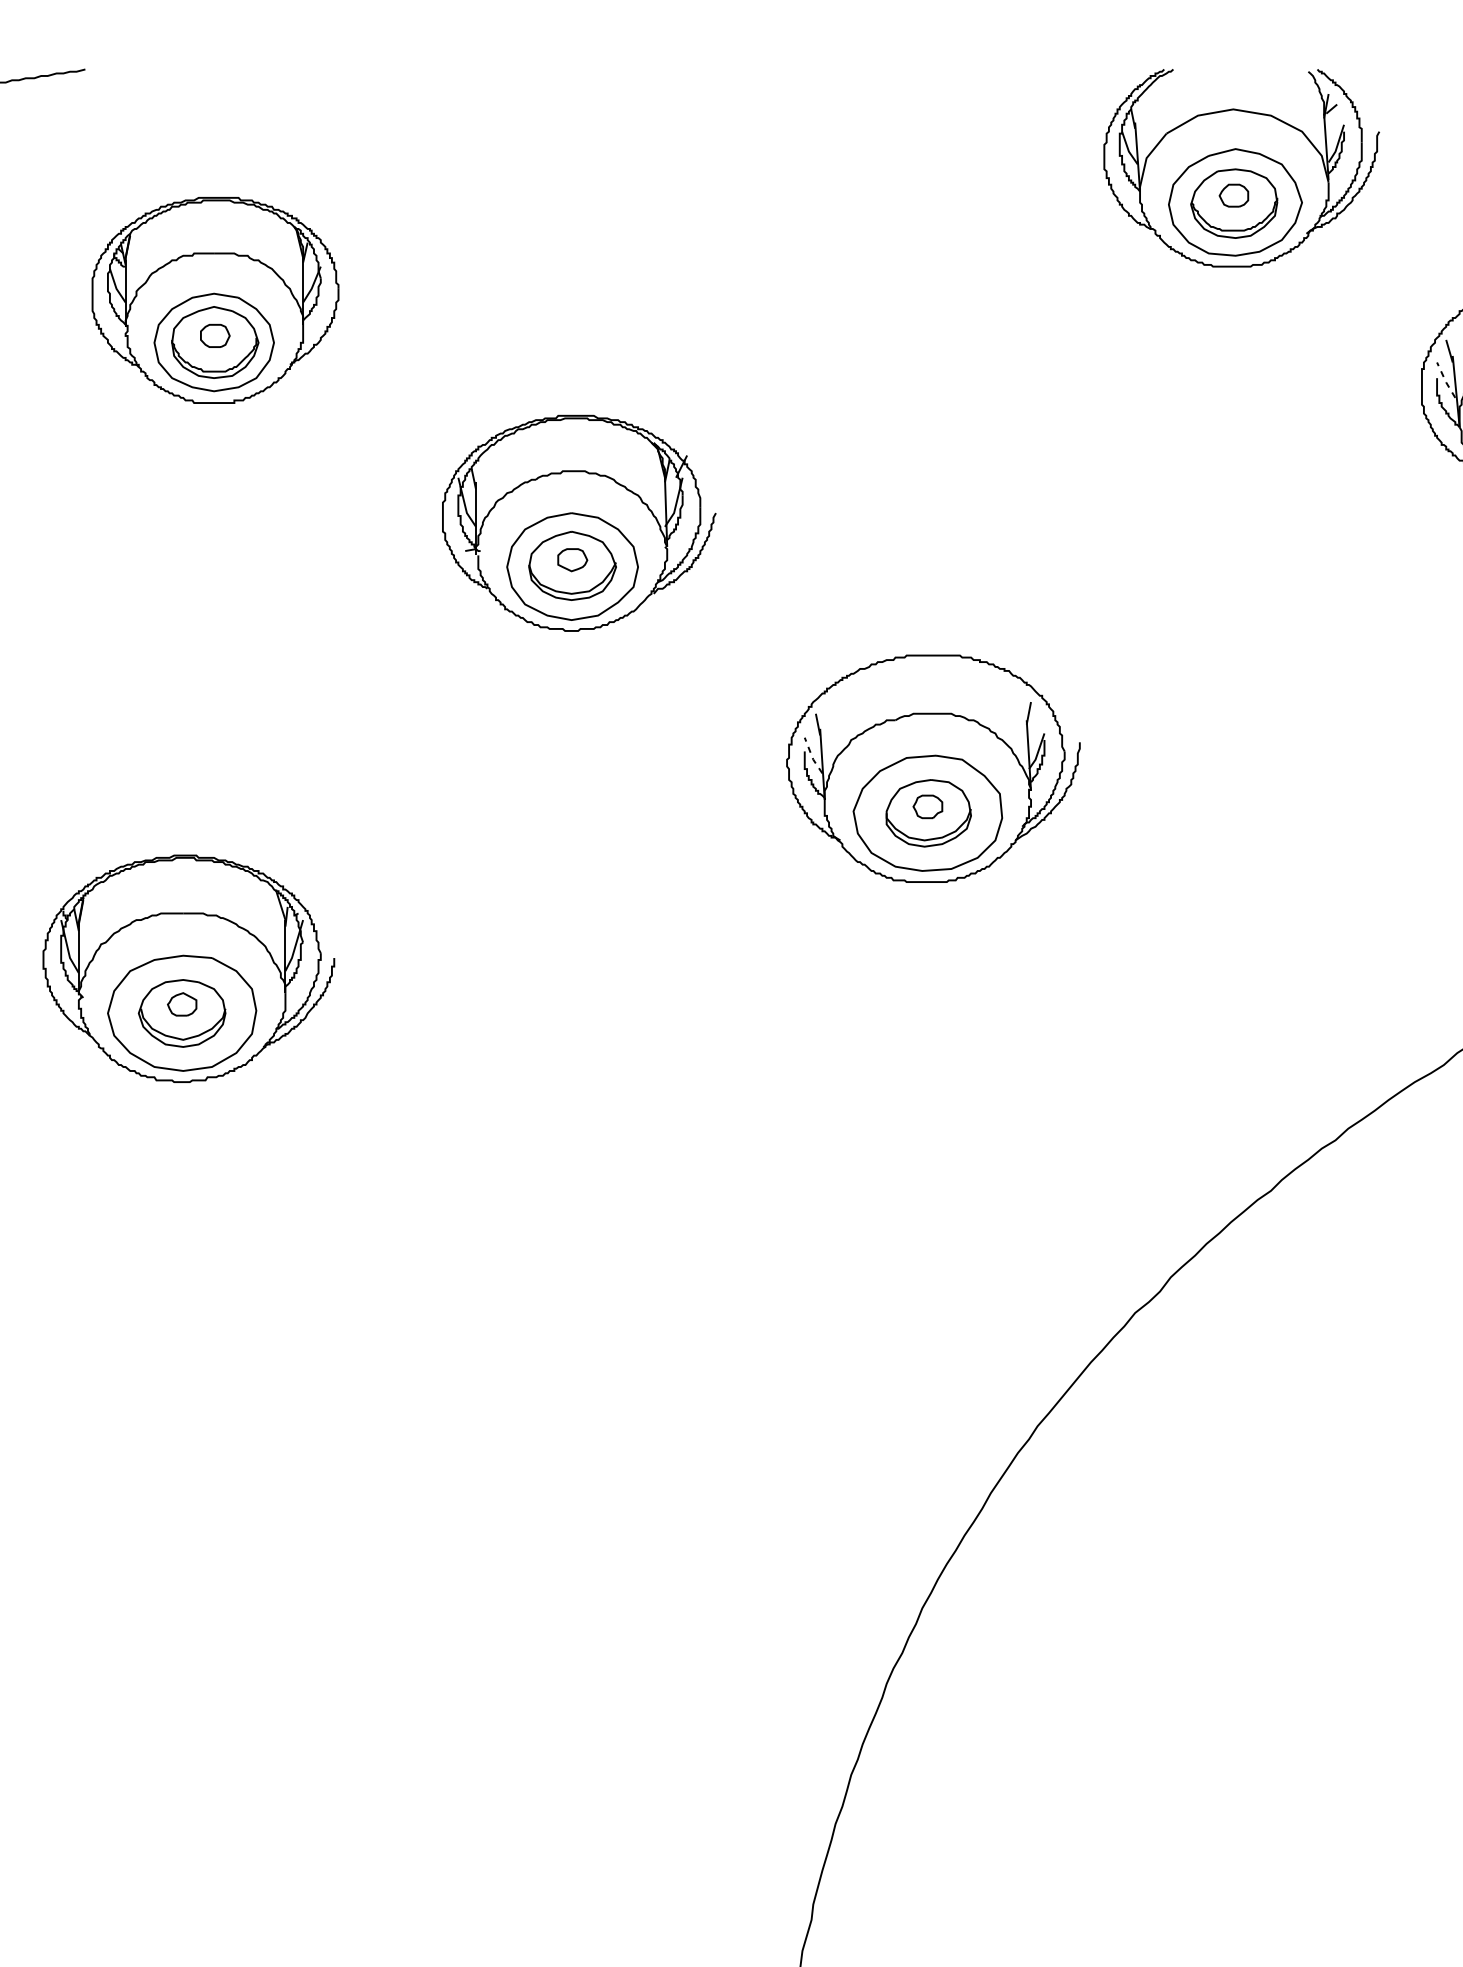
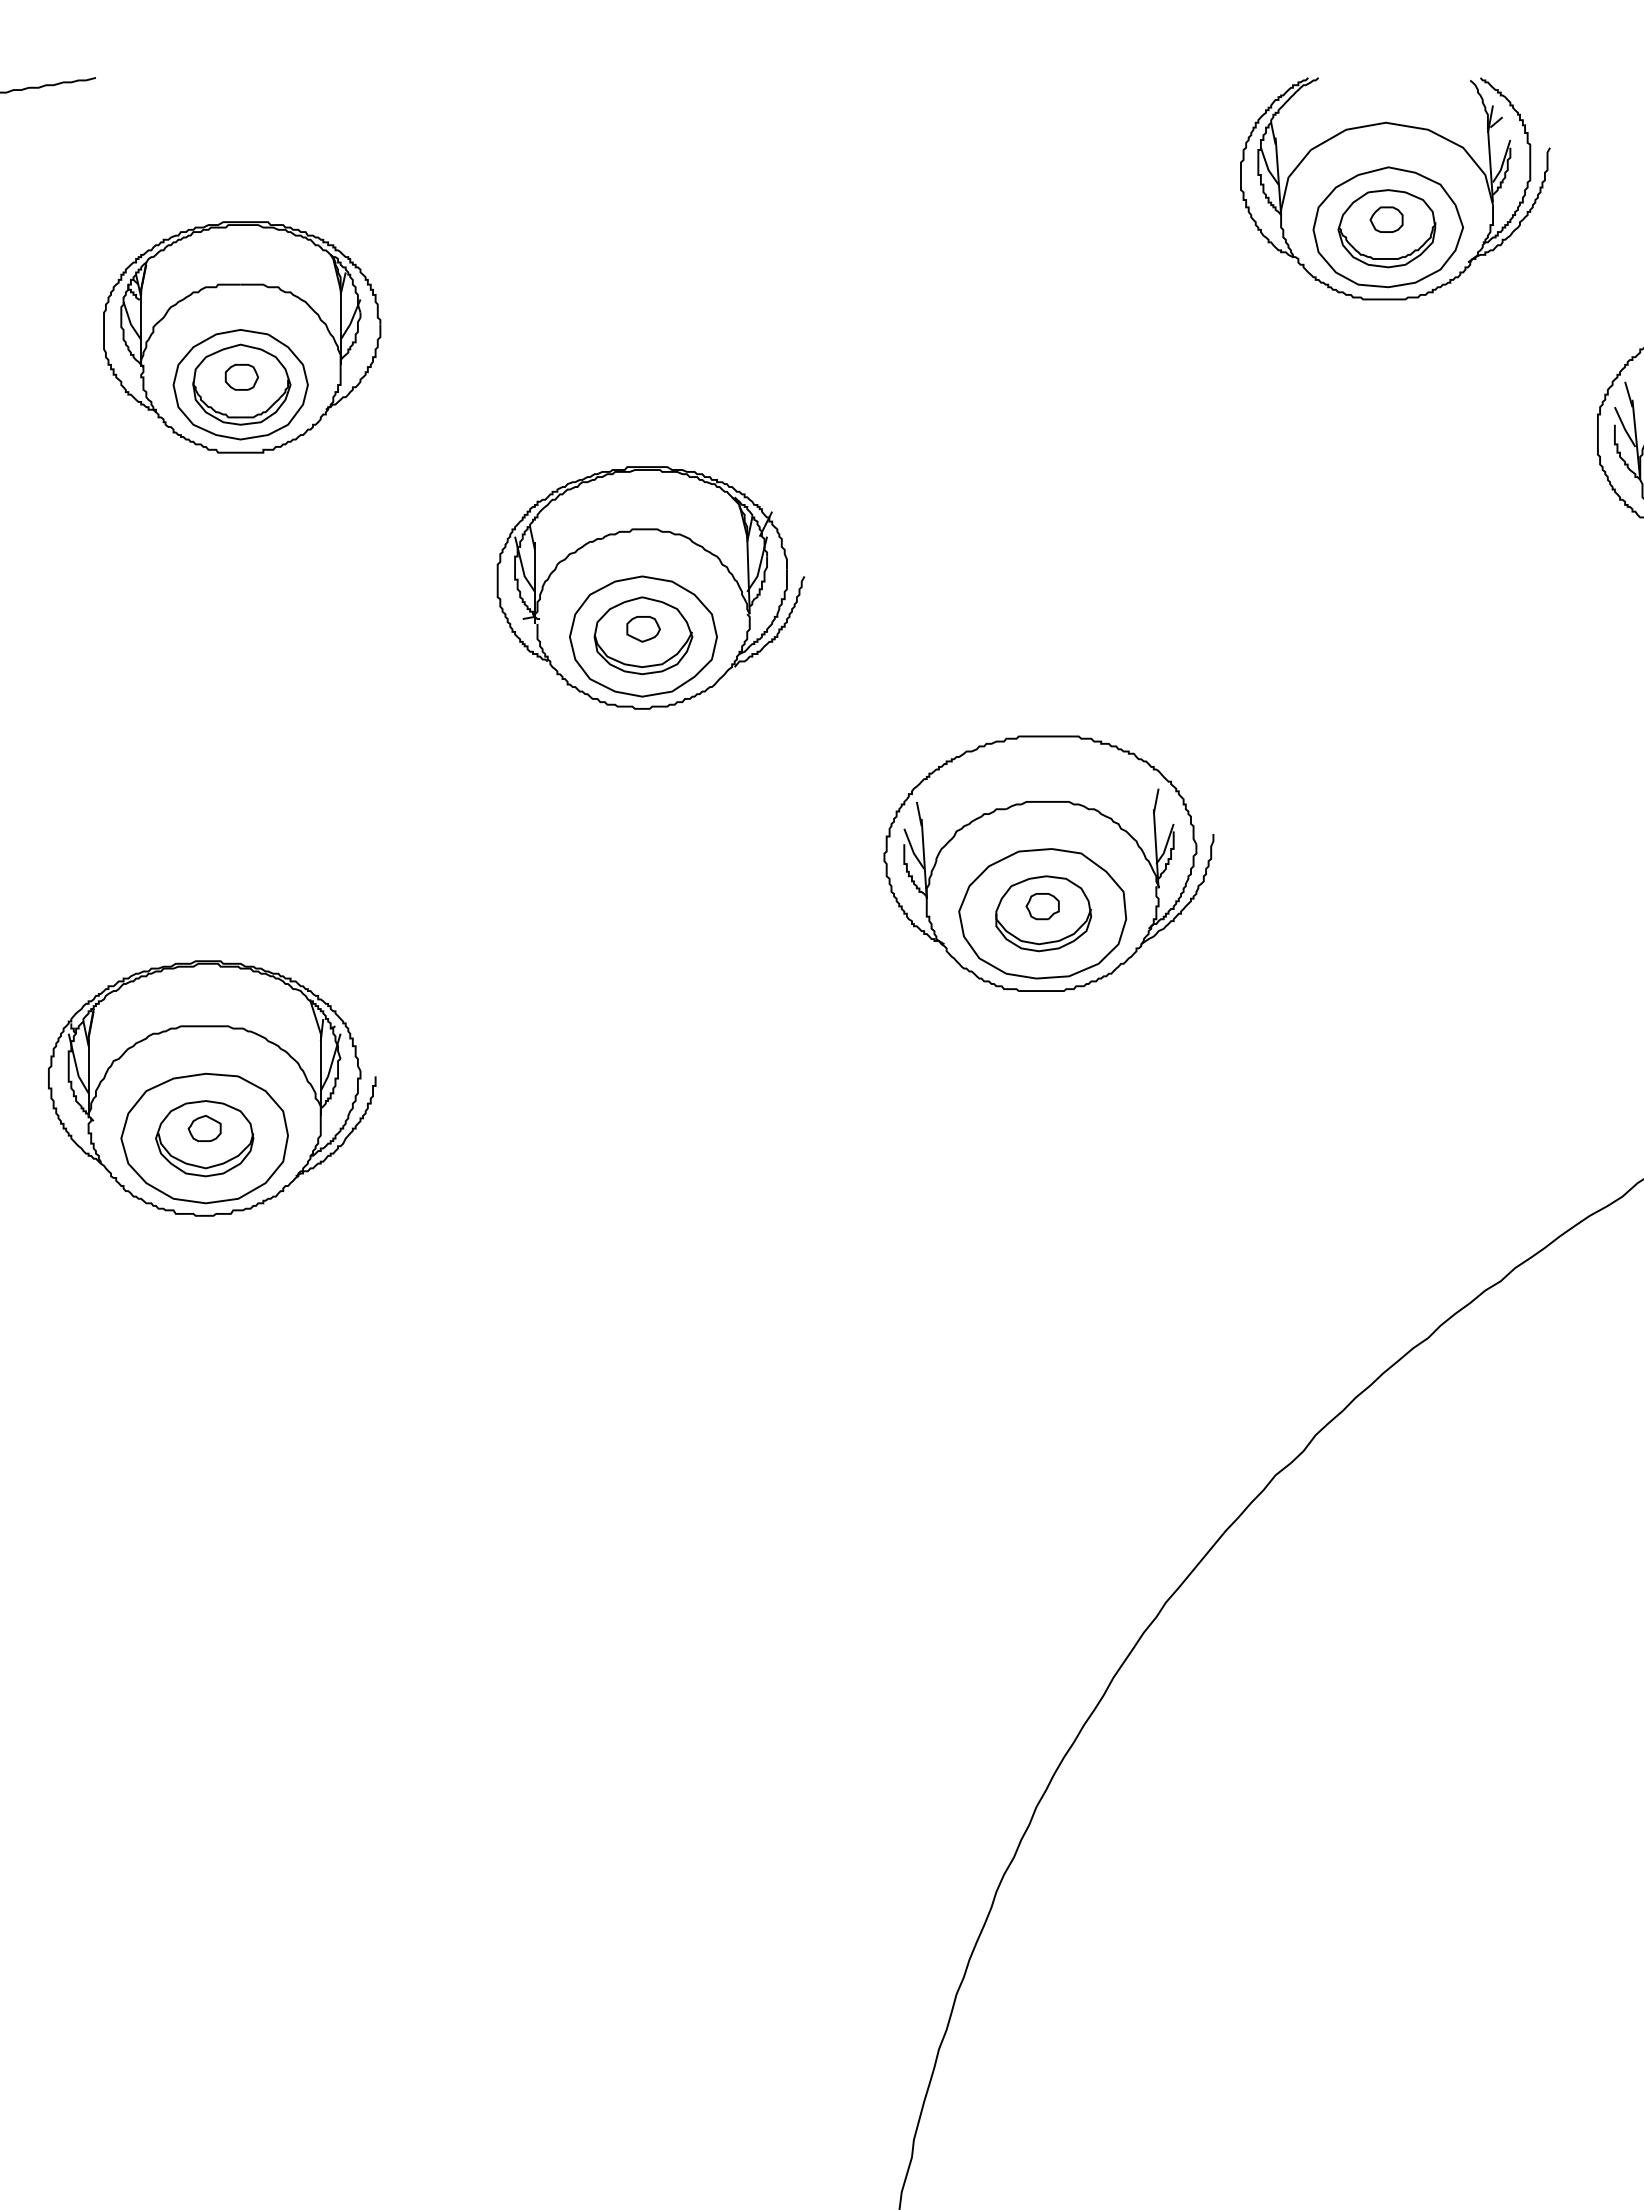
line: (1445, 380) -> (1624, 427), dashed -> solid
line: (812, 756) -> (912, 849), dashed -> solid

